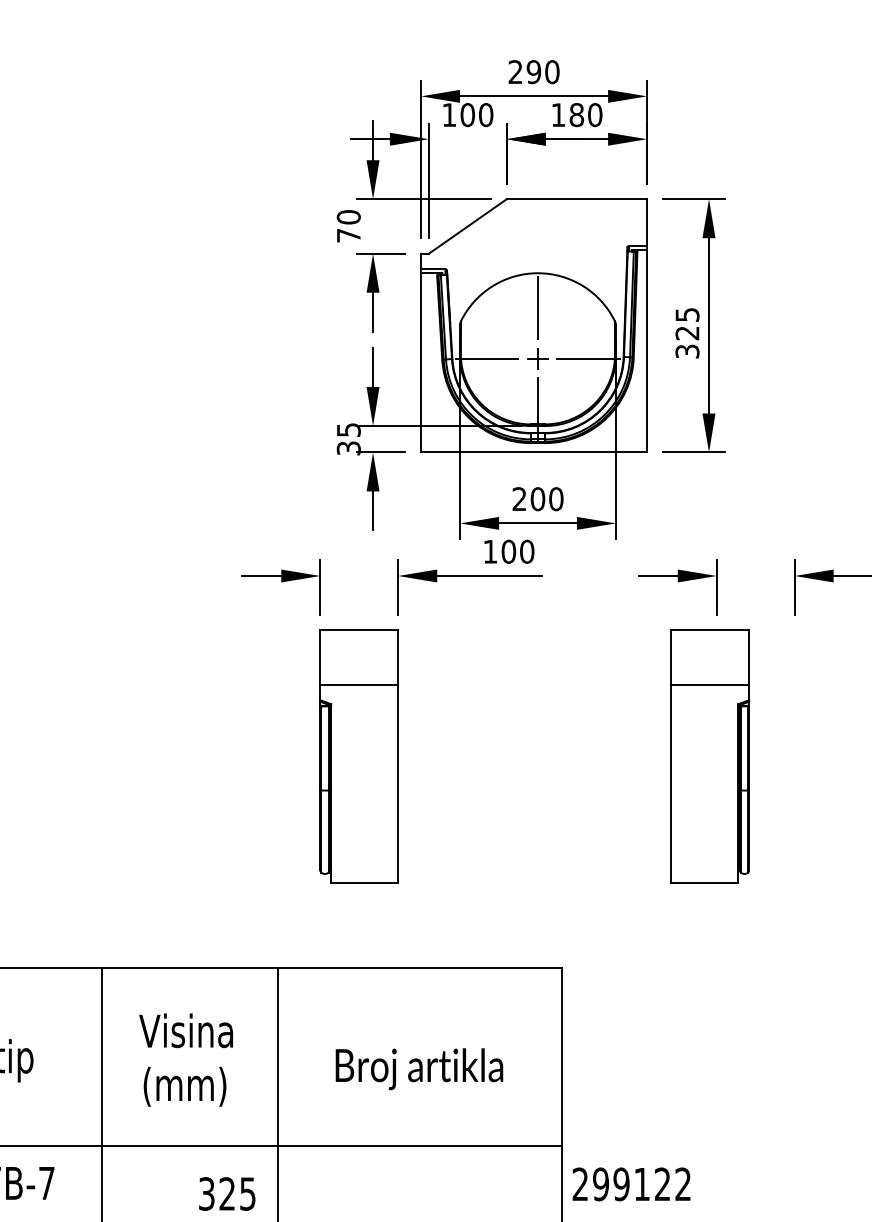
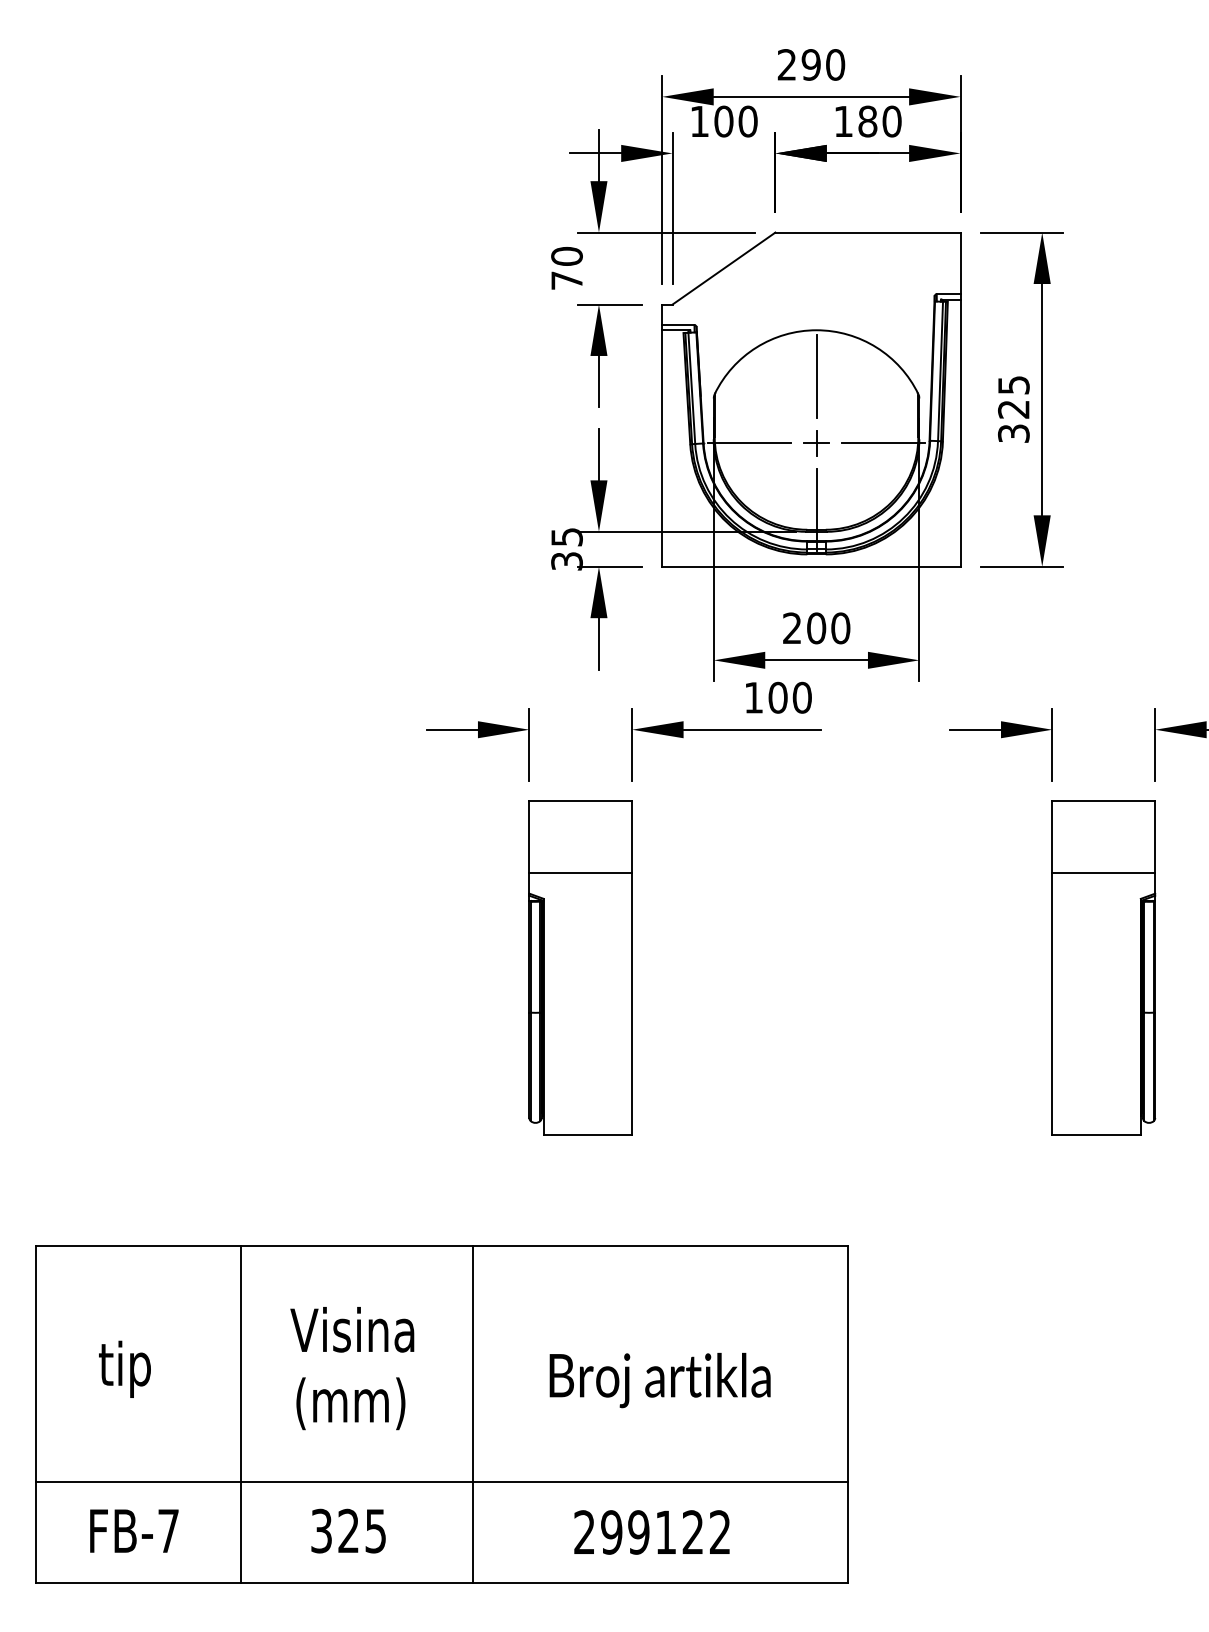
part: (709, 756) -> (1103, 967), moved
text: (631, 1184) -> (651, 1532), moved
text: (227, 1193) -> (348, 1530), moved

